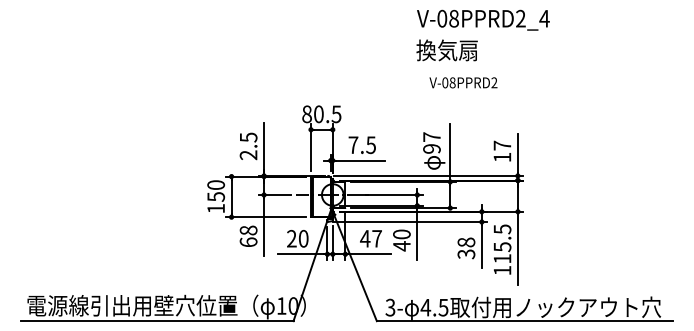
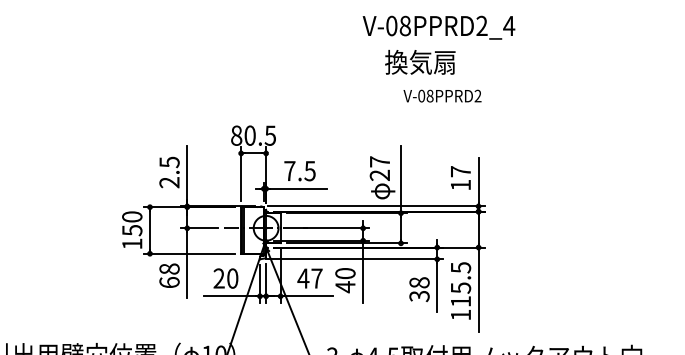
text: (446, 50) -> (419, 62), moved
text: (463, 82) -> (442, 95), moved
text: (431, 148) -> (379, 174), 97 -> 27

